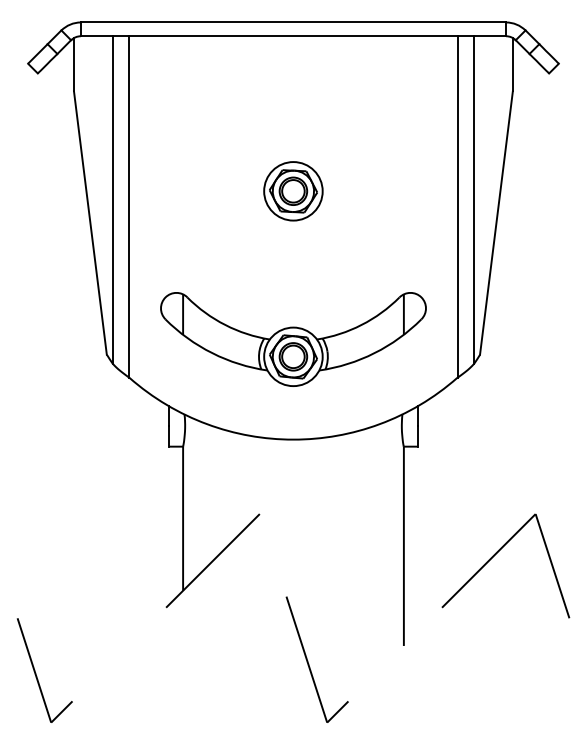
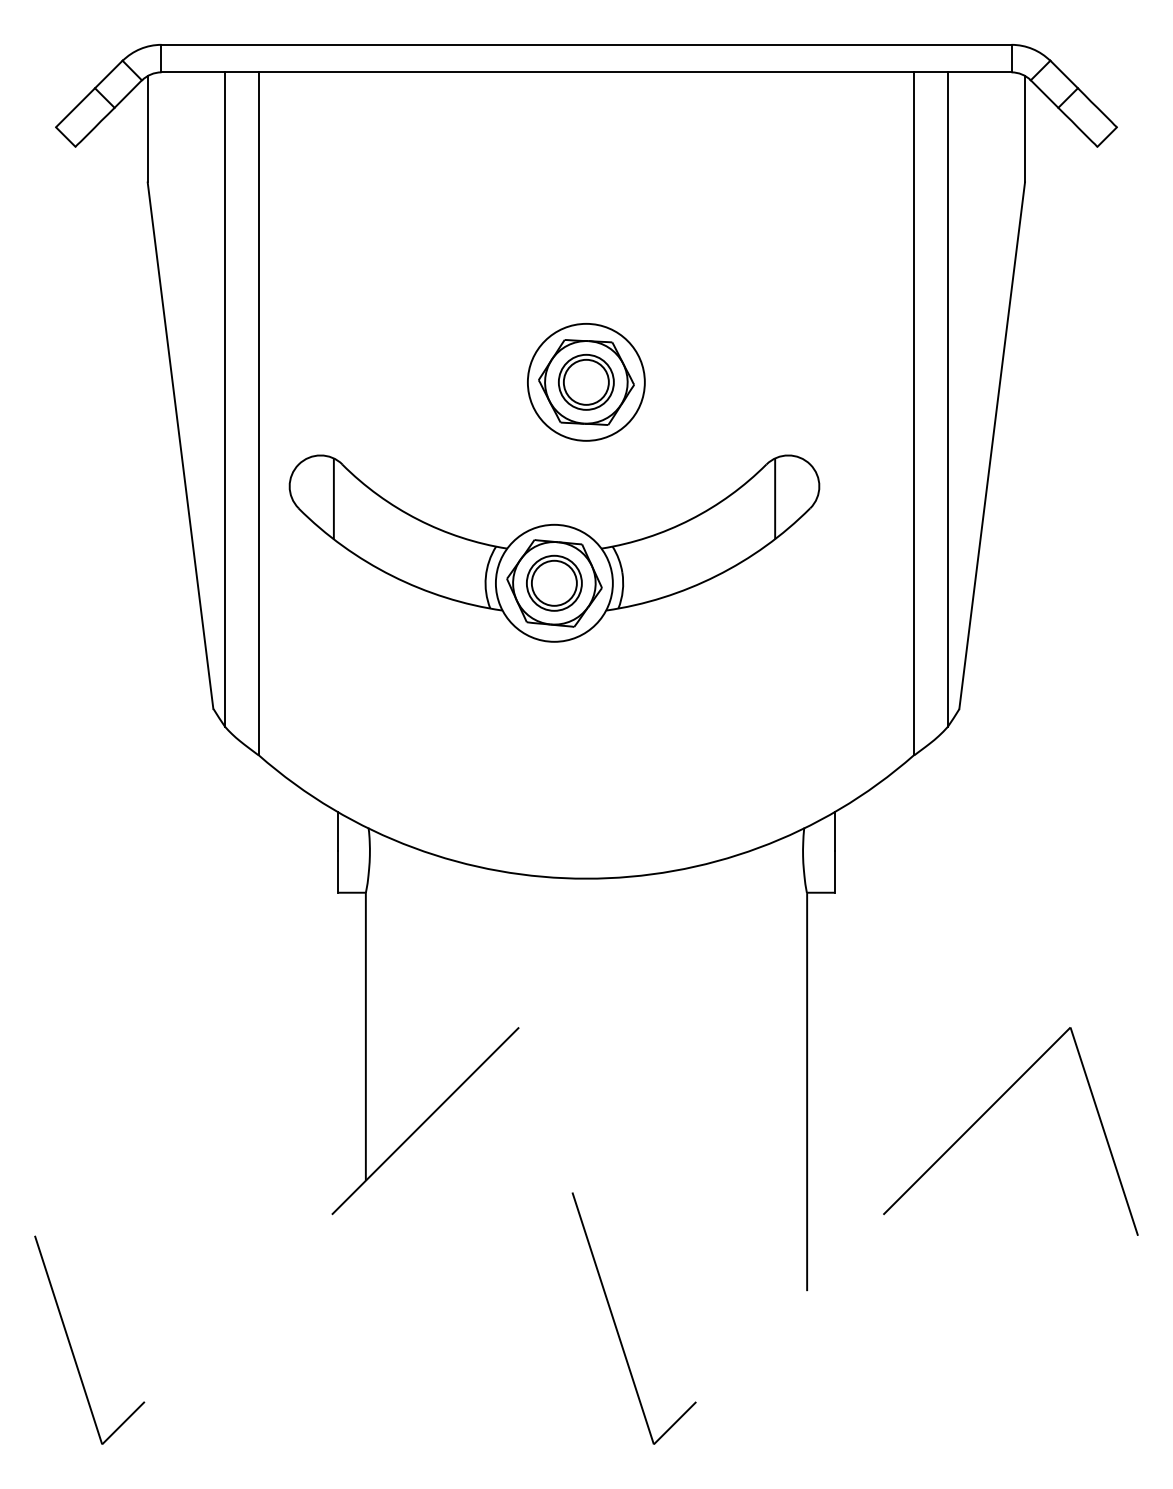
part: (293, 339) -> (554, 548), moved

